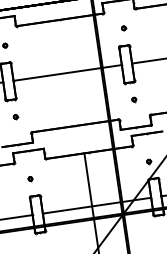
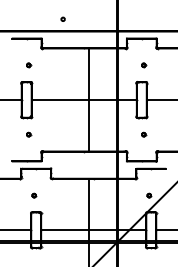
line: (71, 71) -> (88, 99), added

